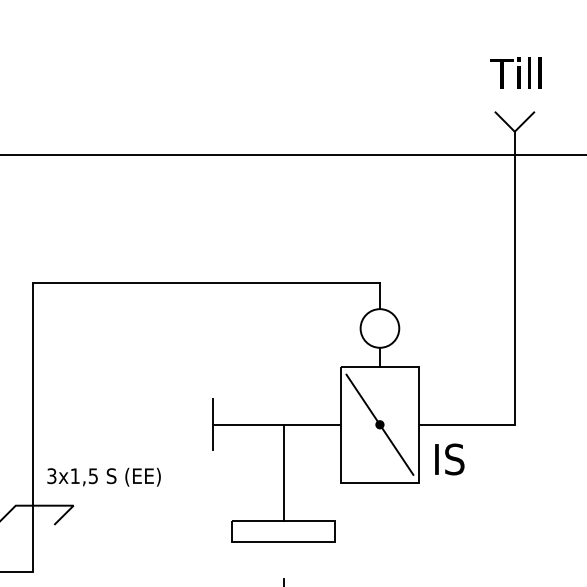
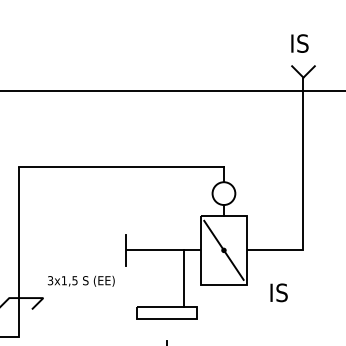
text: (514, 73) -> (303, 43), Till -> IS
text: (448, 458) -> (278, 292), moved
line: (284, 472) -> (184, 278), moved
text: (104, 475) -> (81, 280), moved

